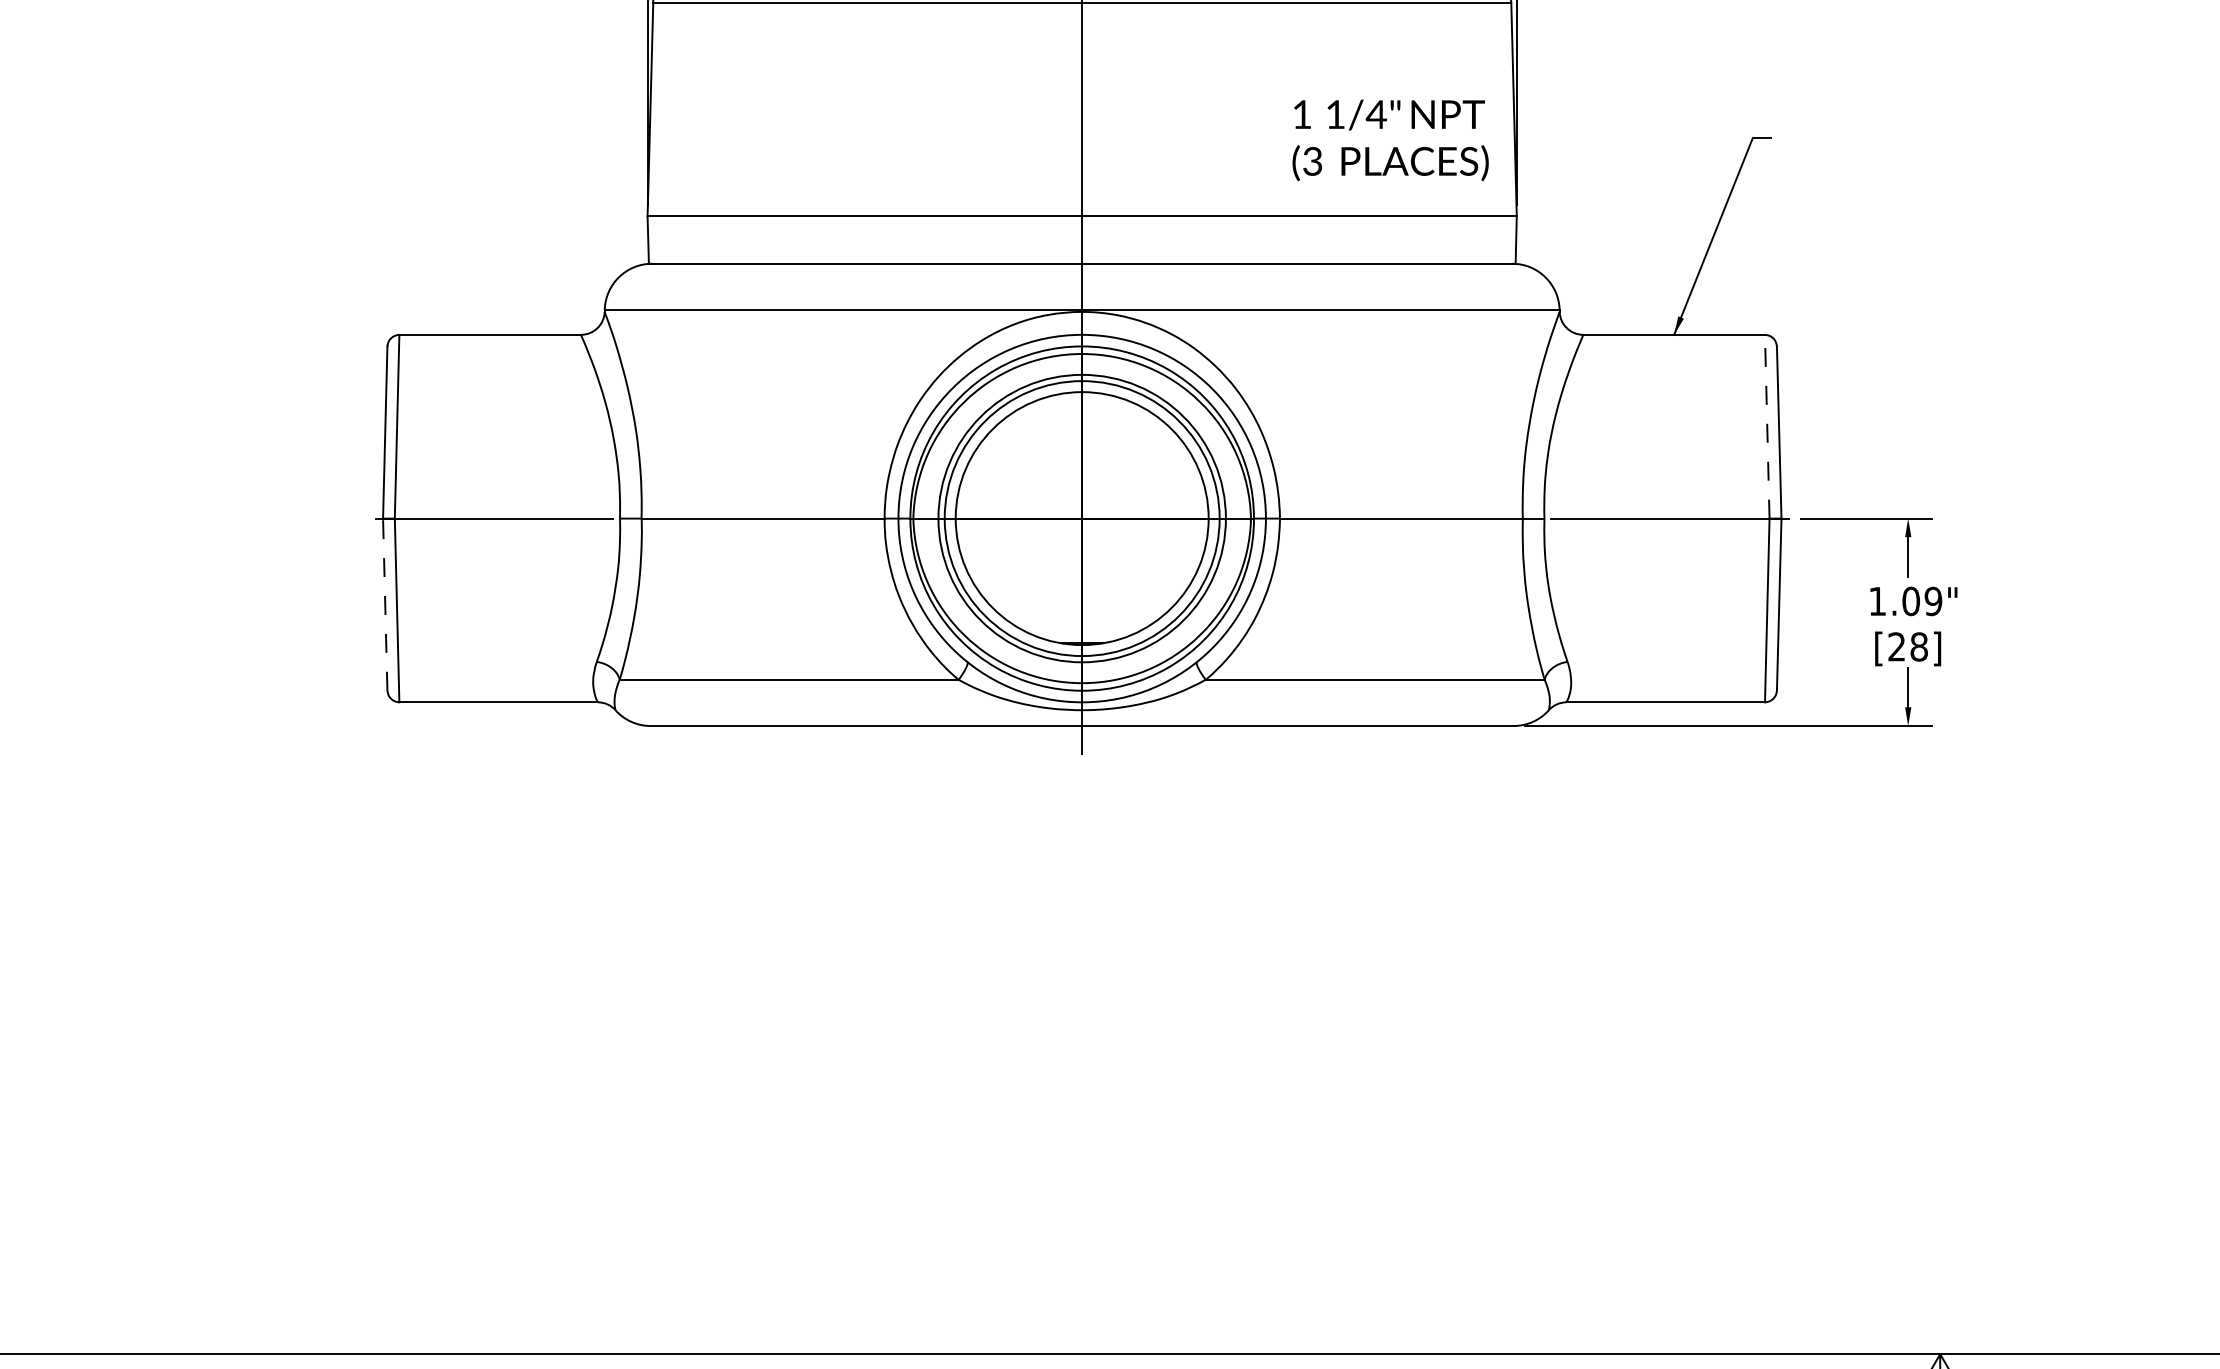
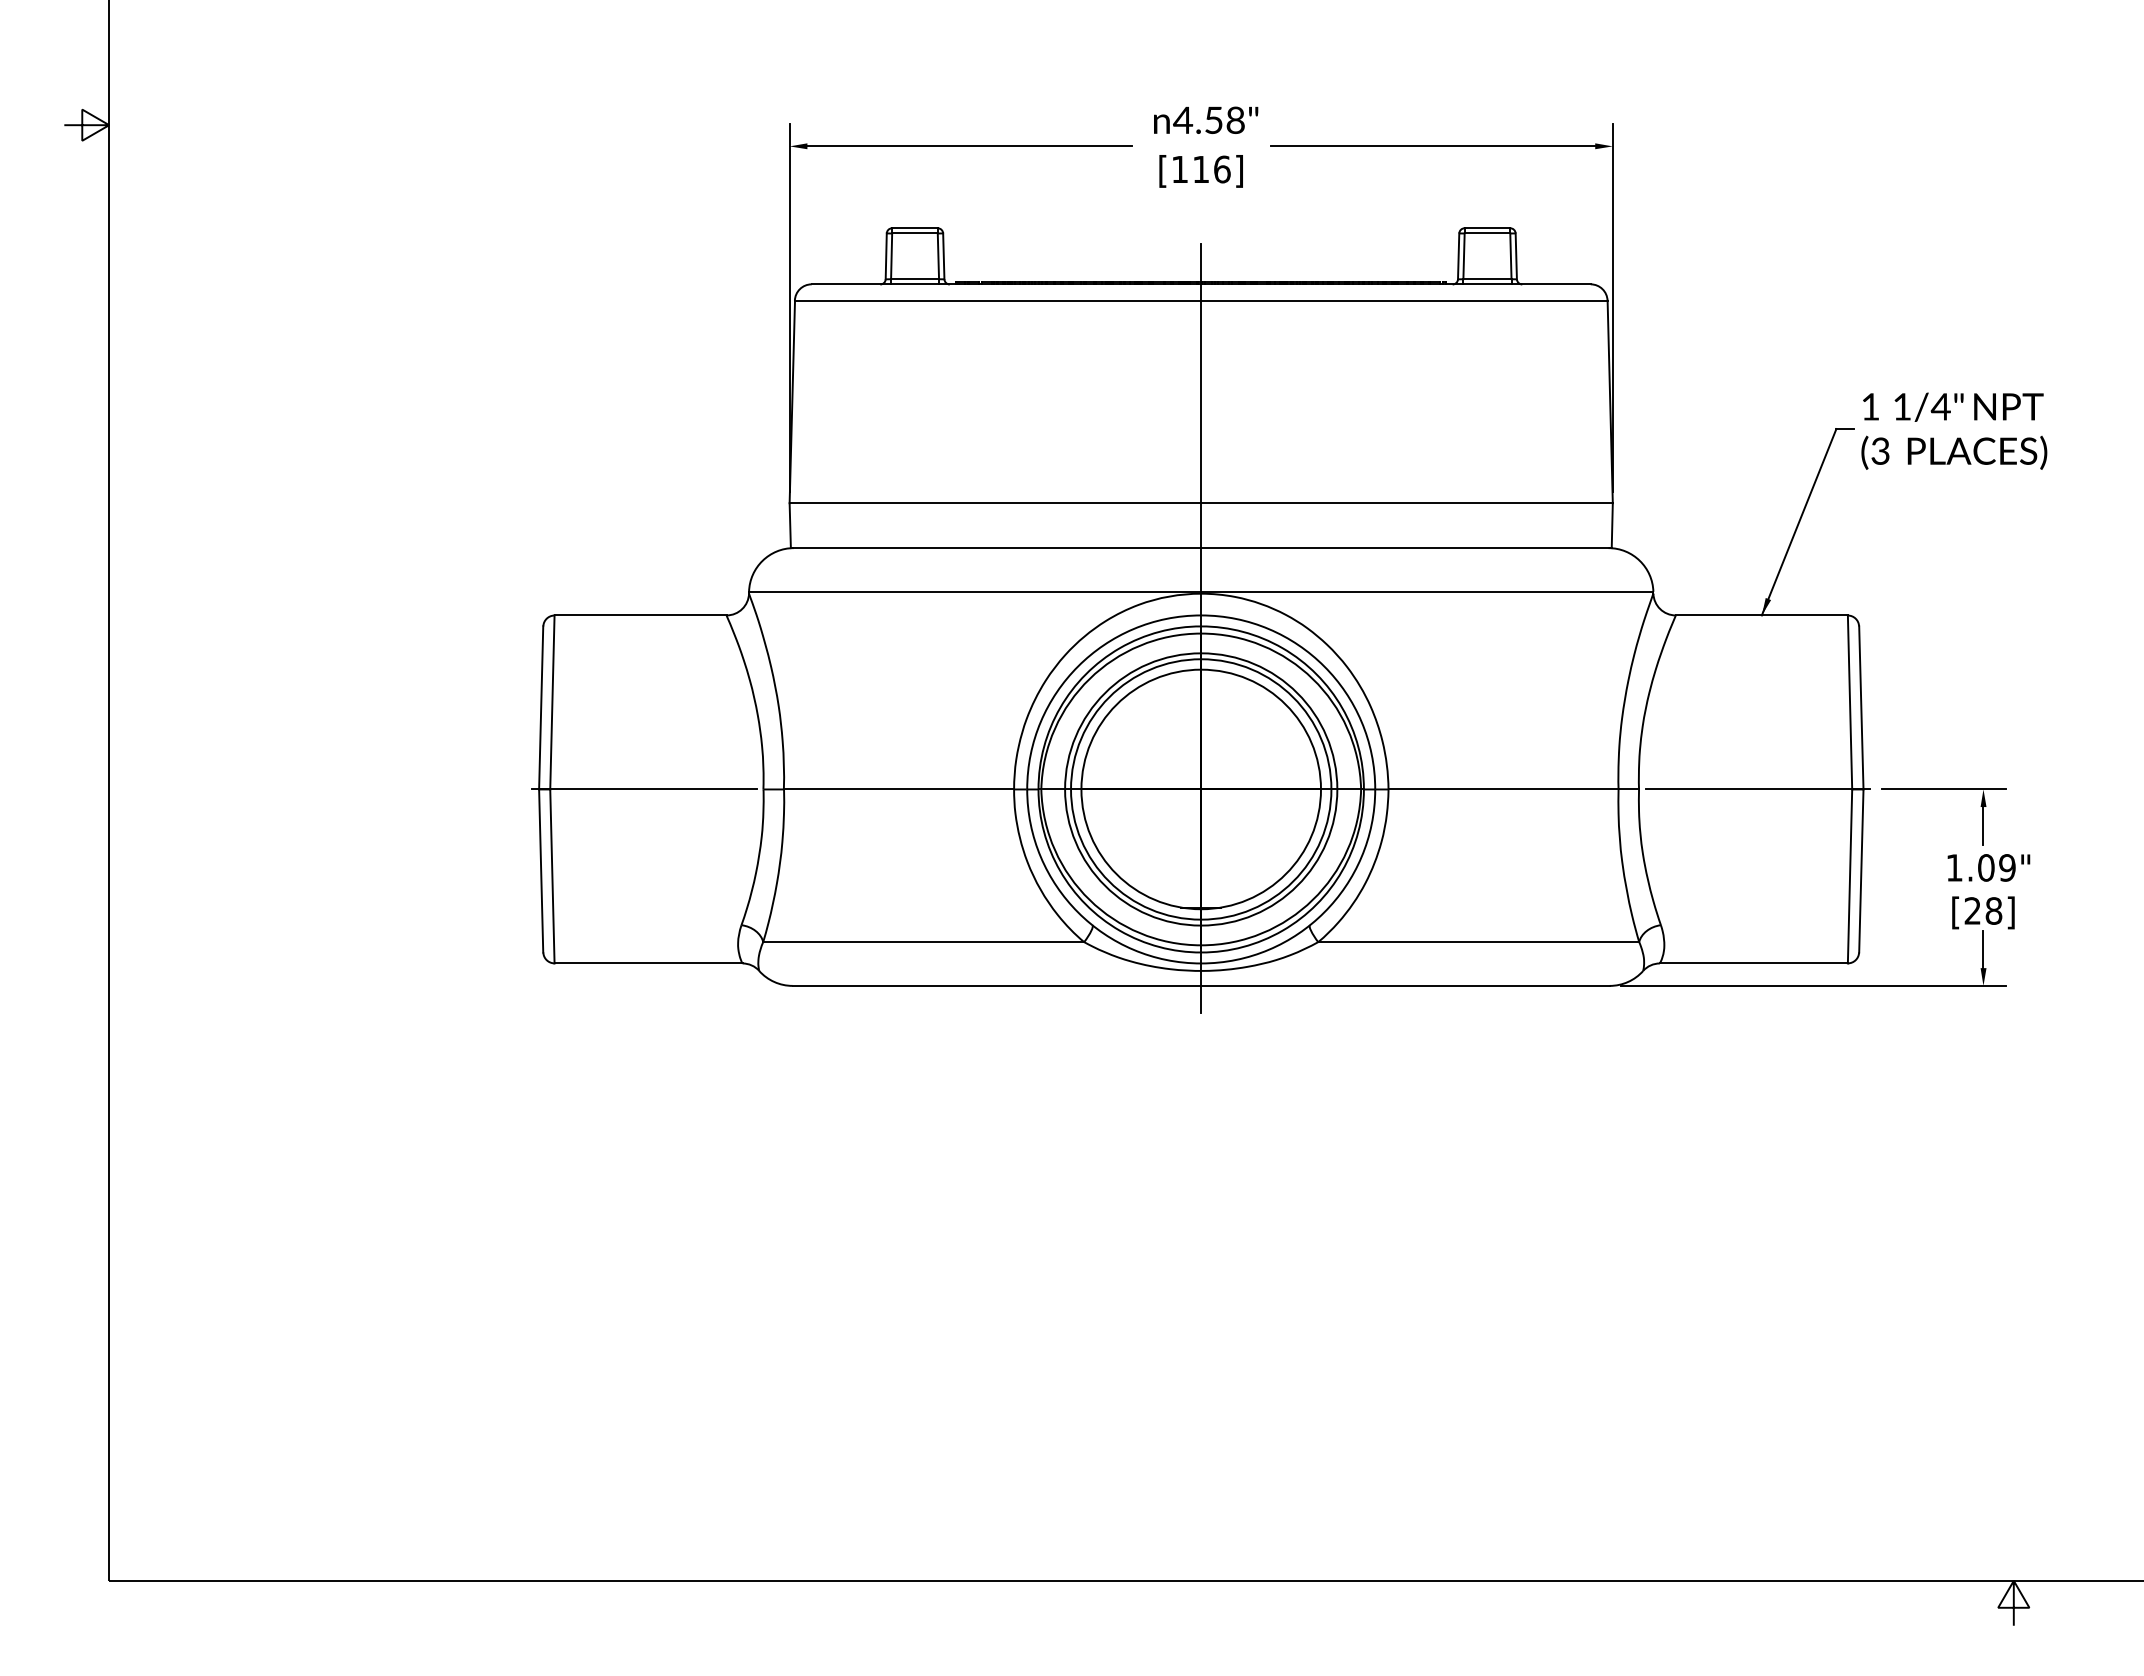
text: (1390, 139) -> (1954, 430), moved
line: (1767, 425) -> (1850, 701), dashed -> solid
line: (385, 604) -> (541, 870), dashed -> solid

